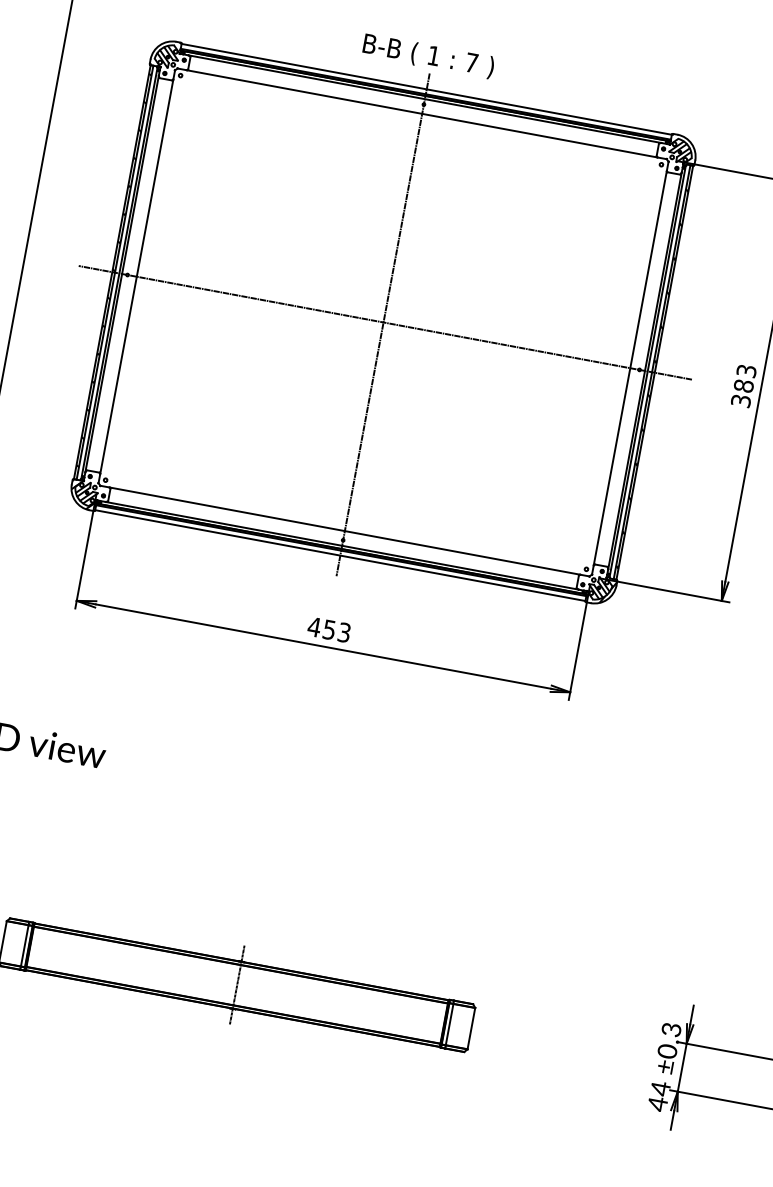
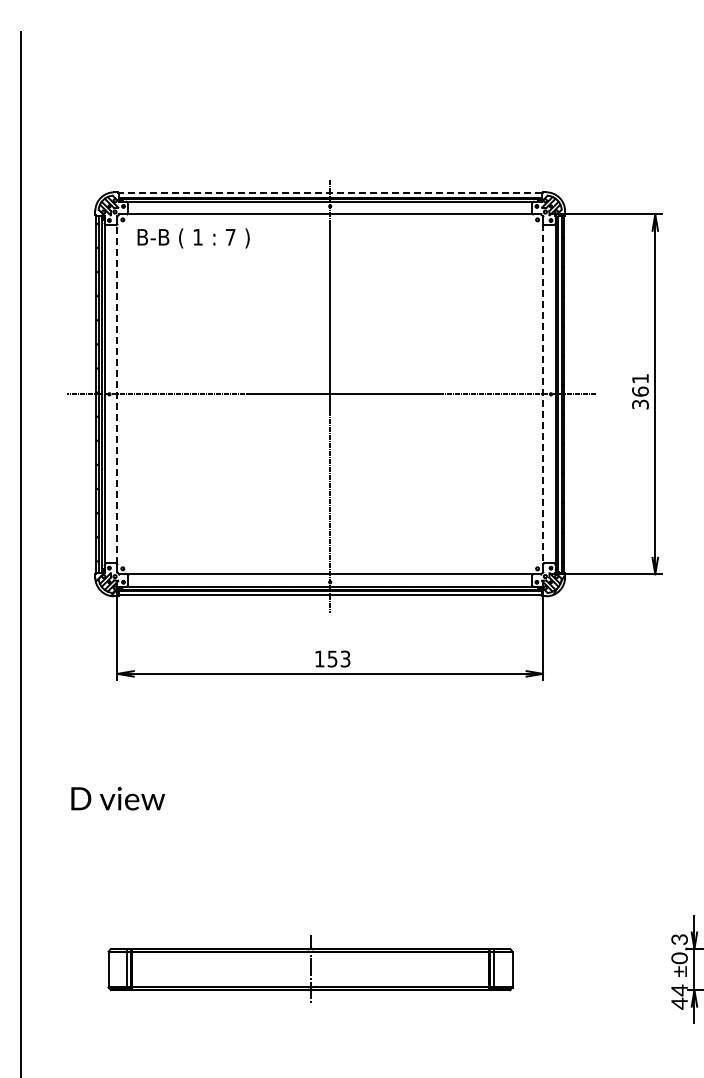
text: (428, 56) -> (193, 238), moved
line: (425, 89) -> (329, 193), solid -> dashed
line: (137, 275) -> (117, 393), solid -> dashed
line: (630, 368) -> (543, 394), solid -> dashed
text: (745, 378) -> (640, 385), 383 -> 361
text: (314, 626) -> (319, 658), 453 -> 153

